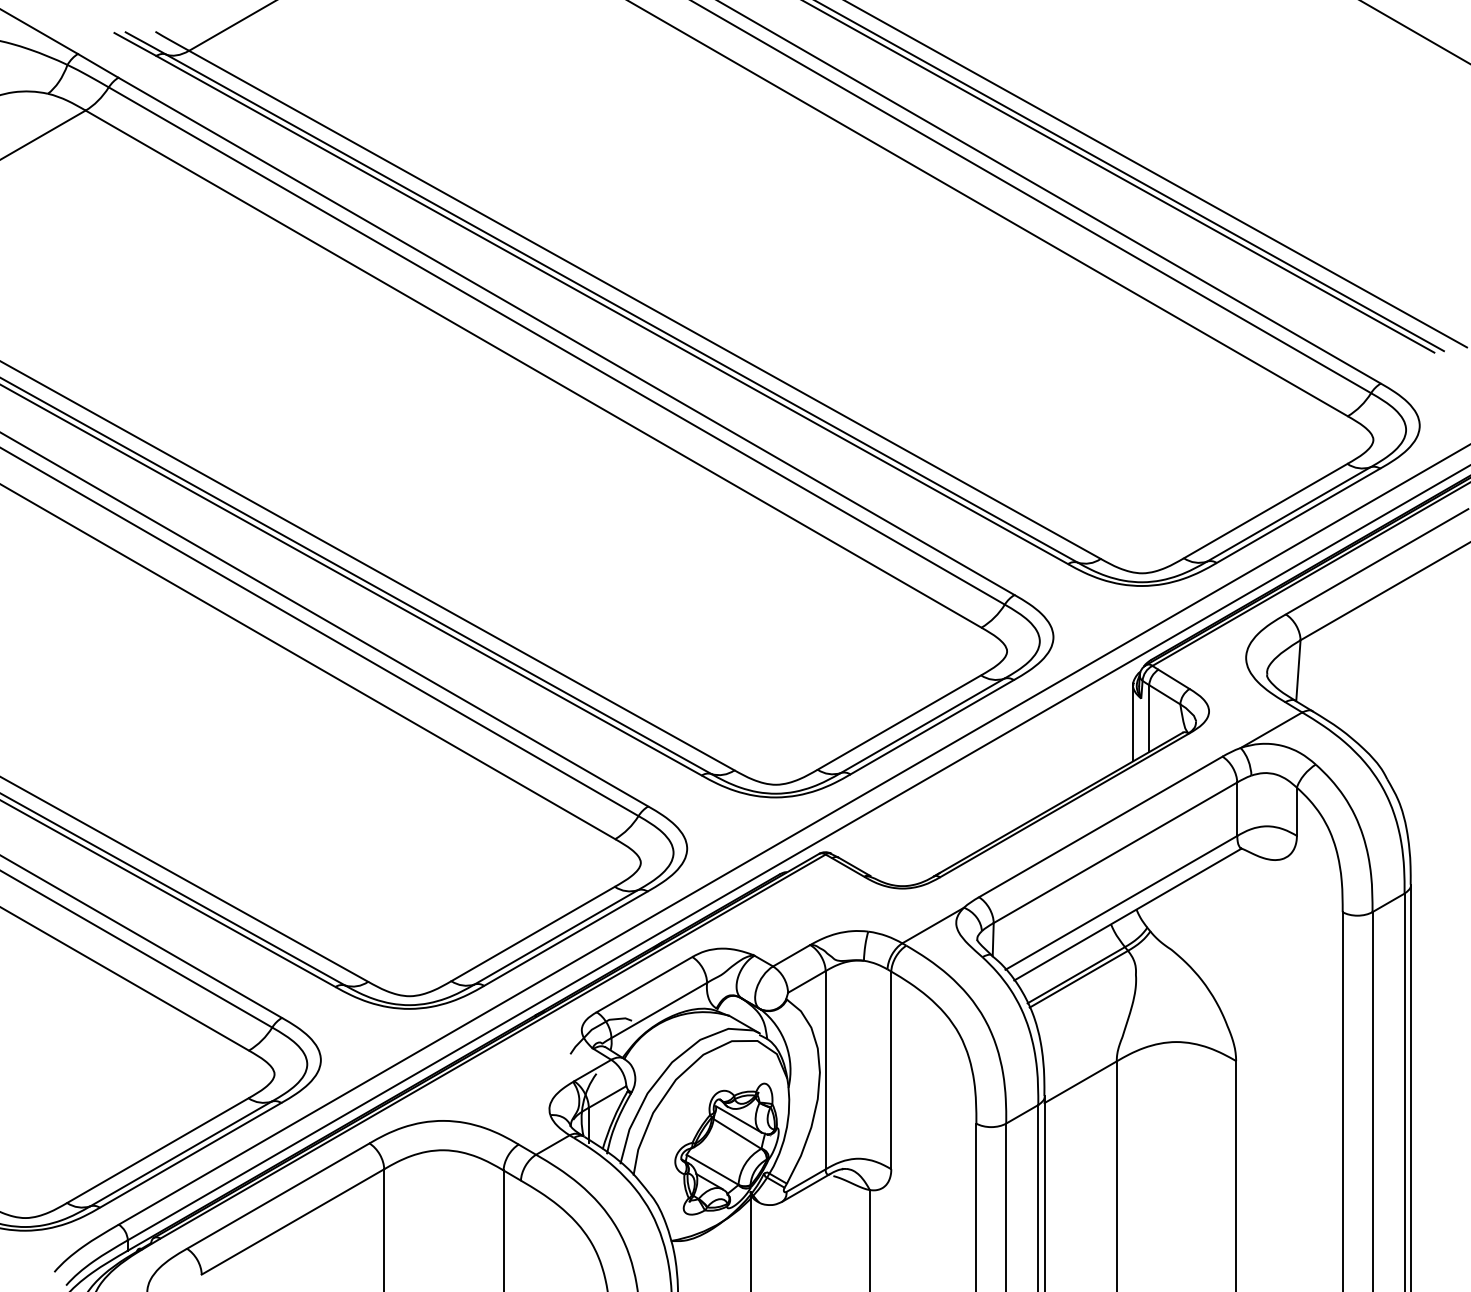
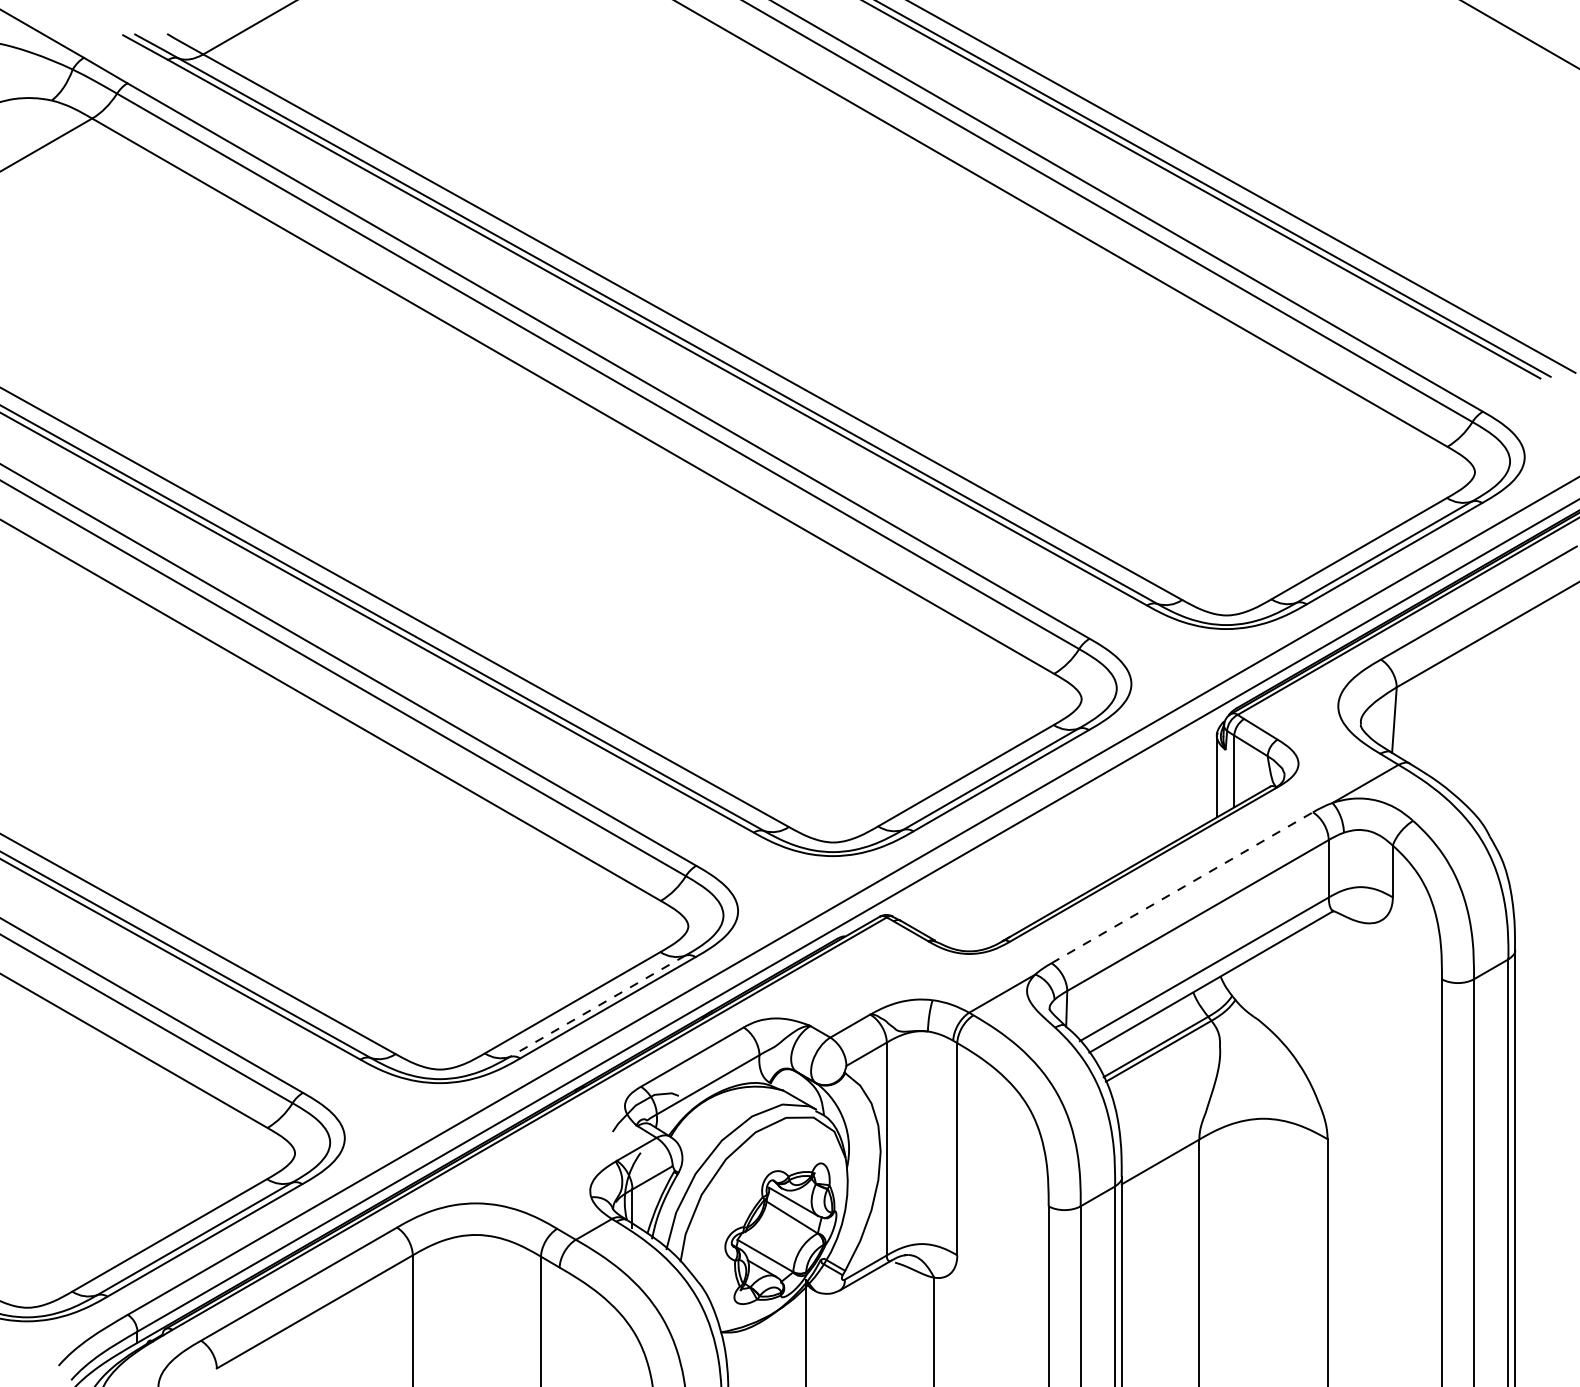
line: (1101, 826) -> (1182, 887), solid -> dashed
line: (556, 937) -> (597, 1006), solid -> dashed

